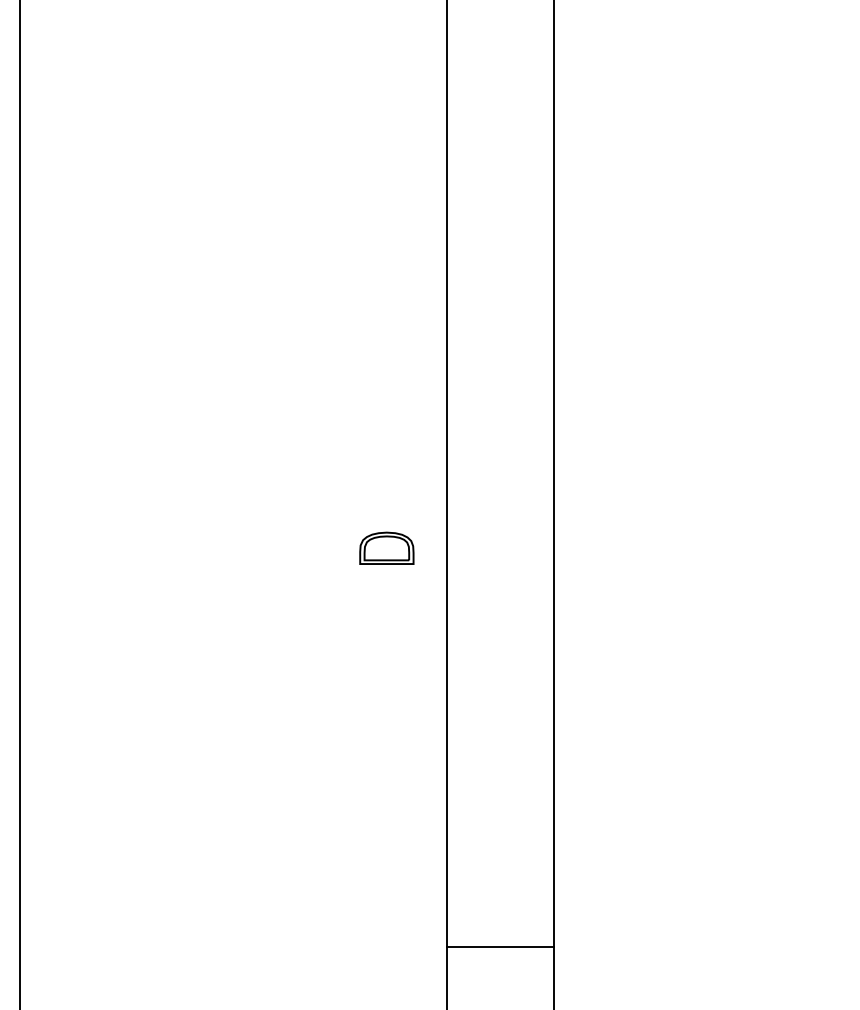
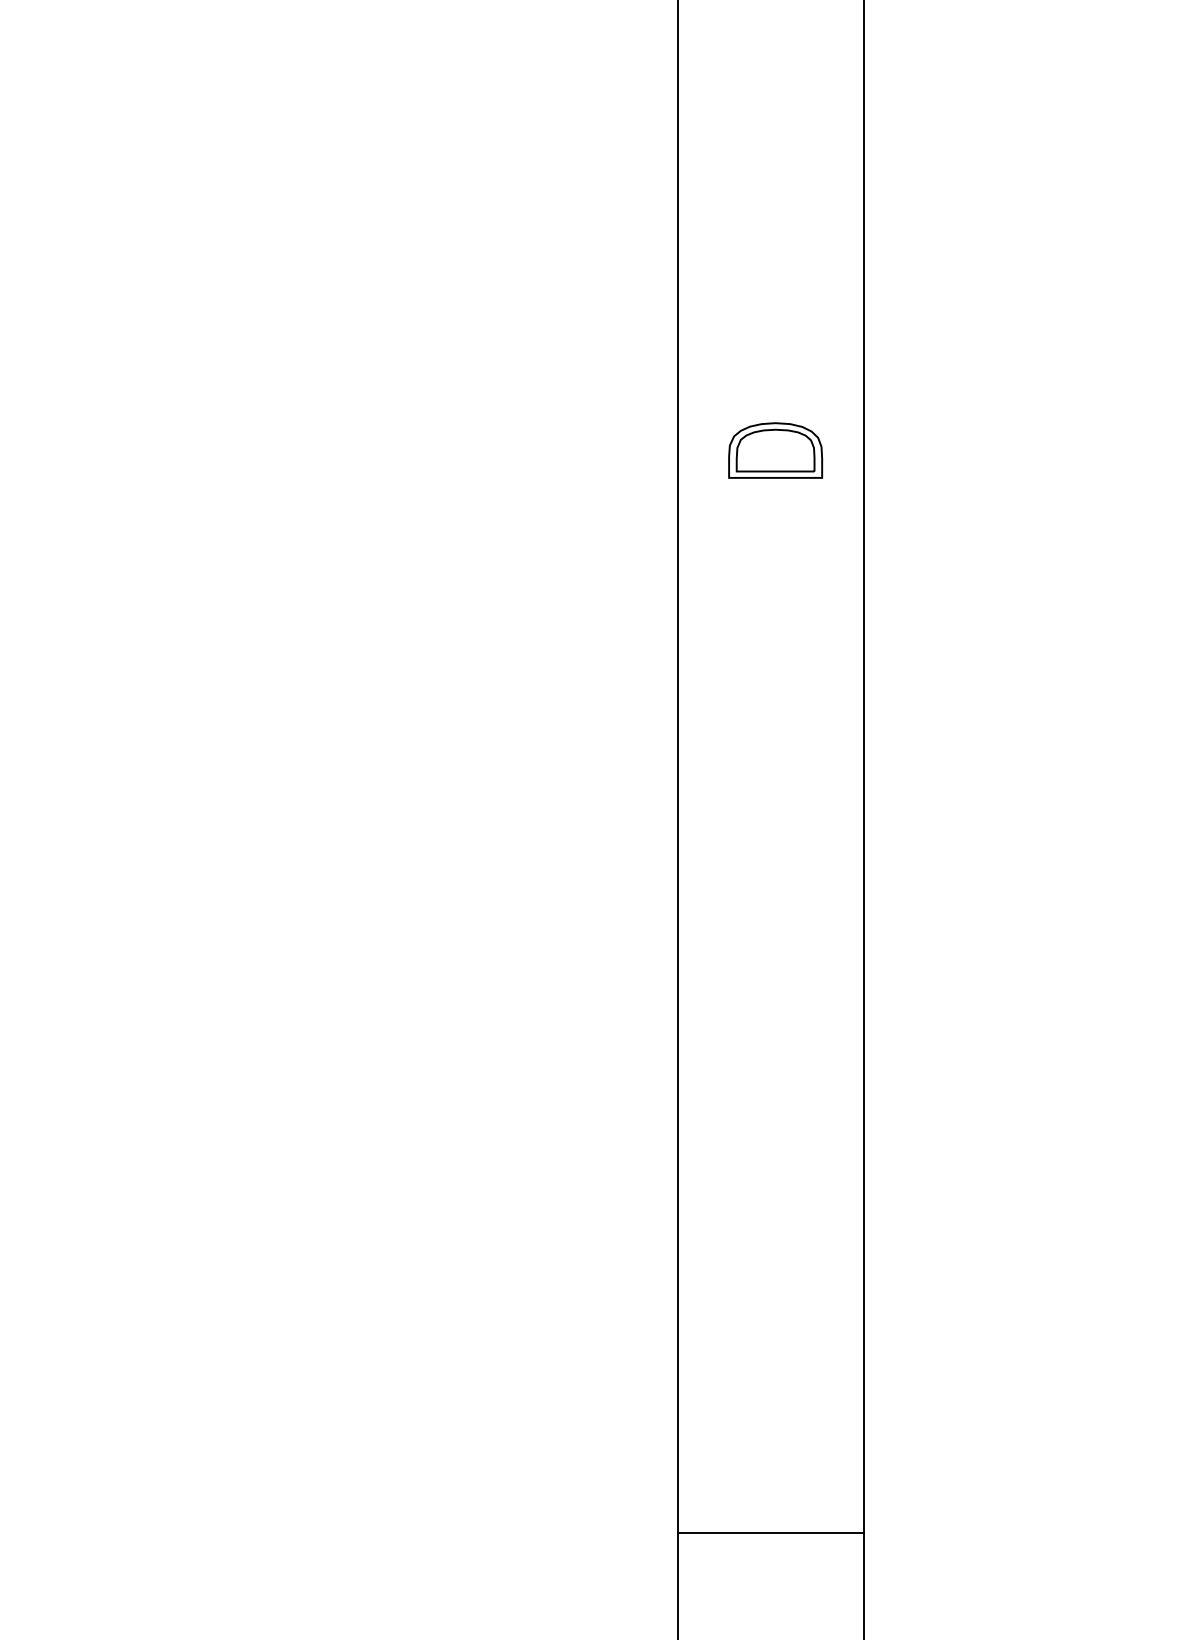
part: (386, 547) -> (774, 449), moved
line: (500, 947) -> (771, 1533), moved

